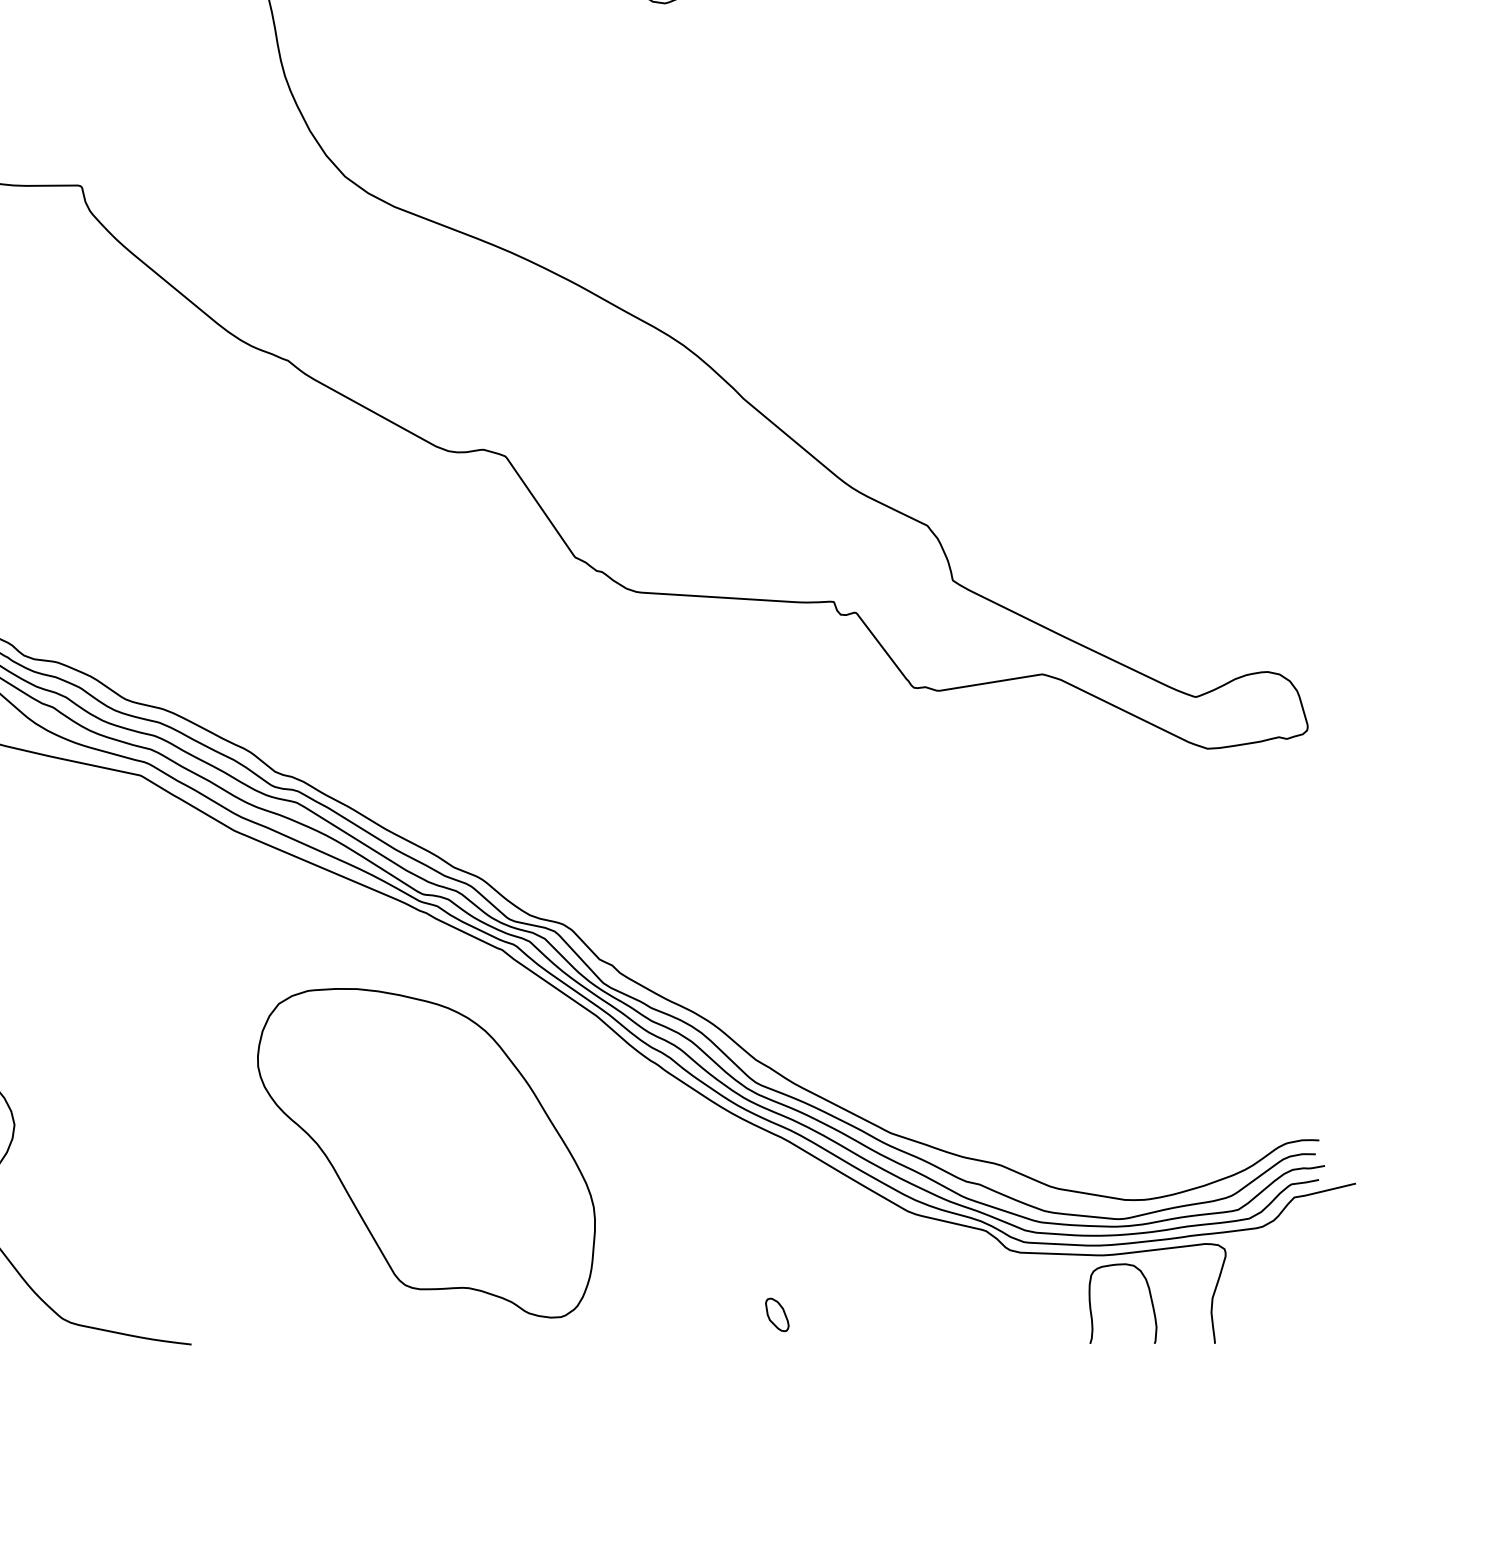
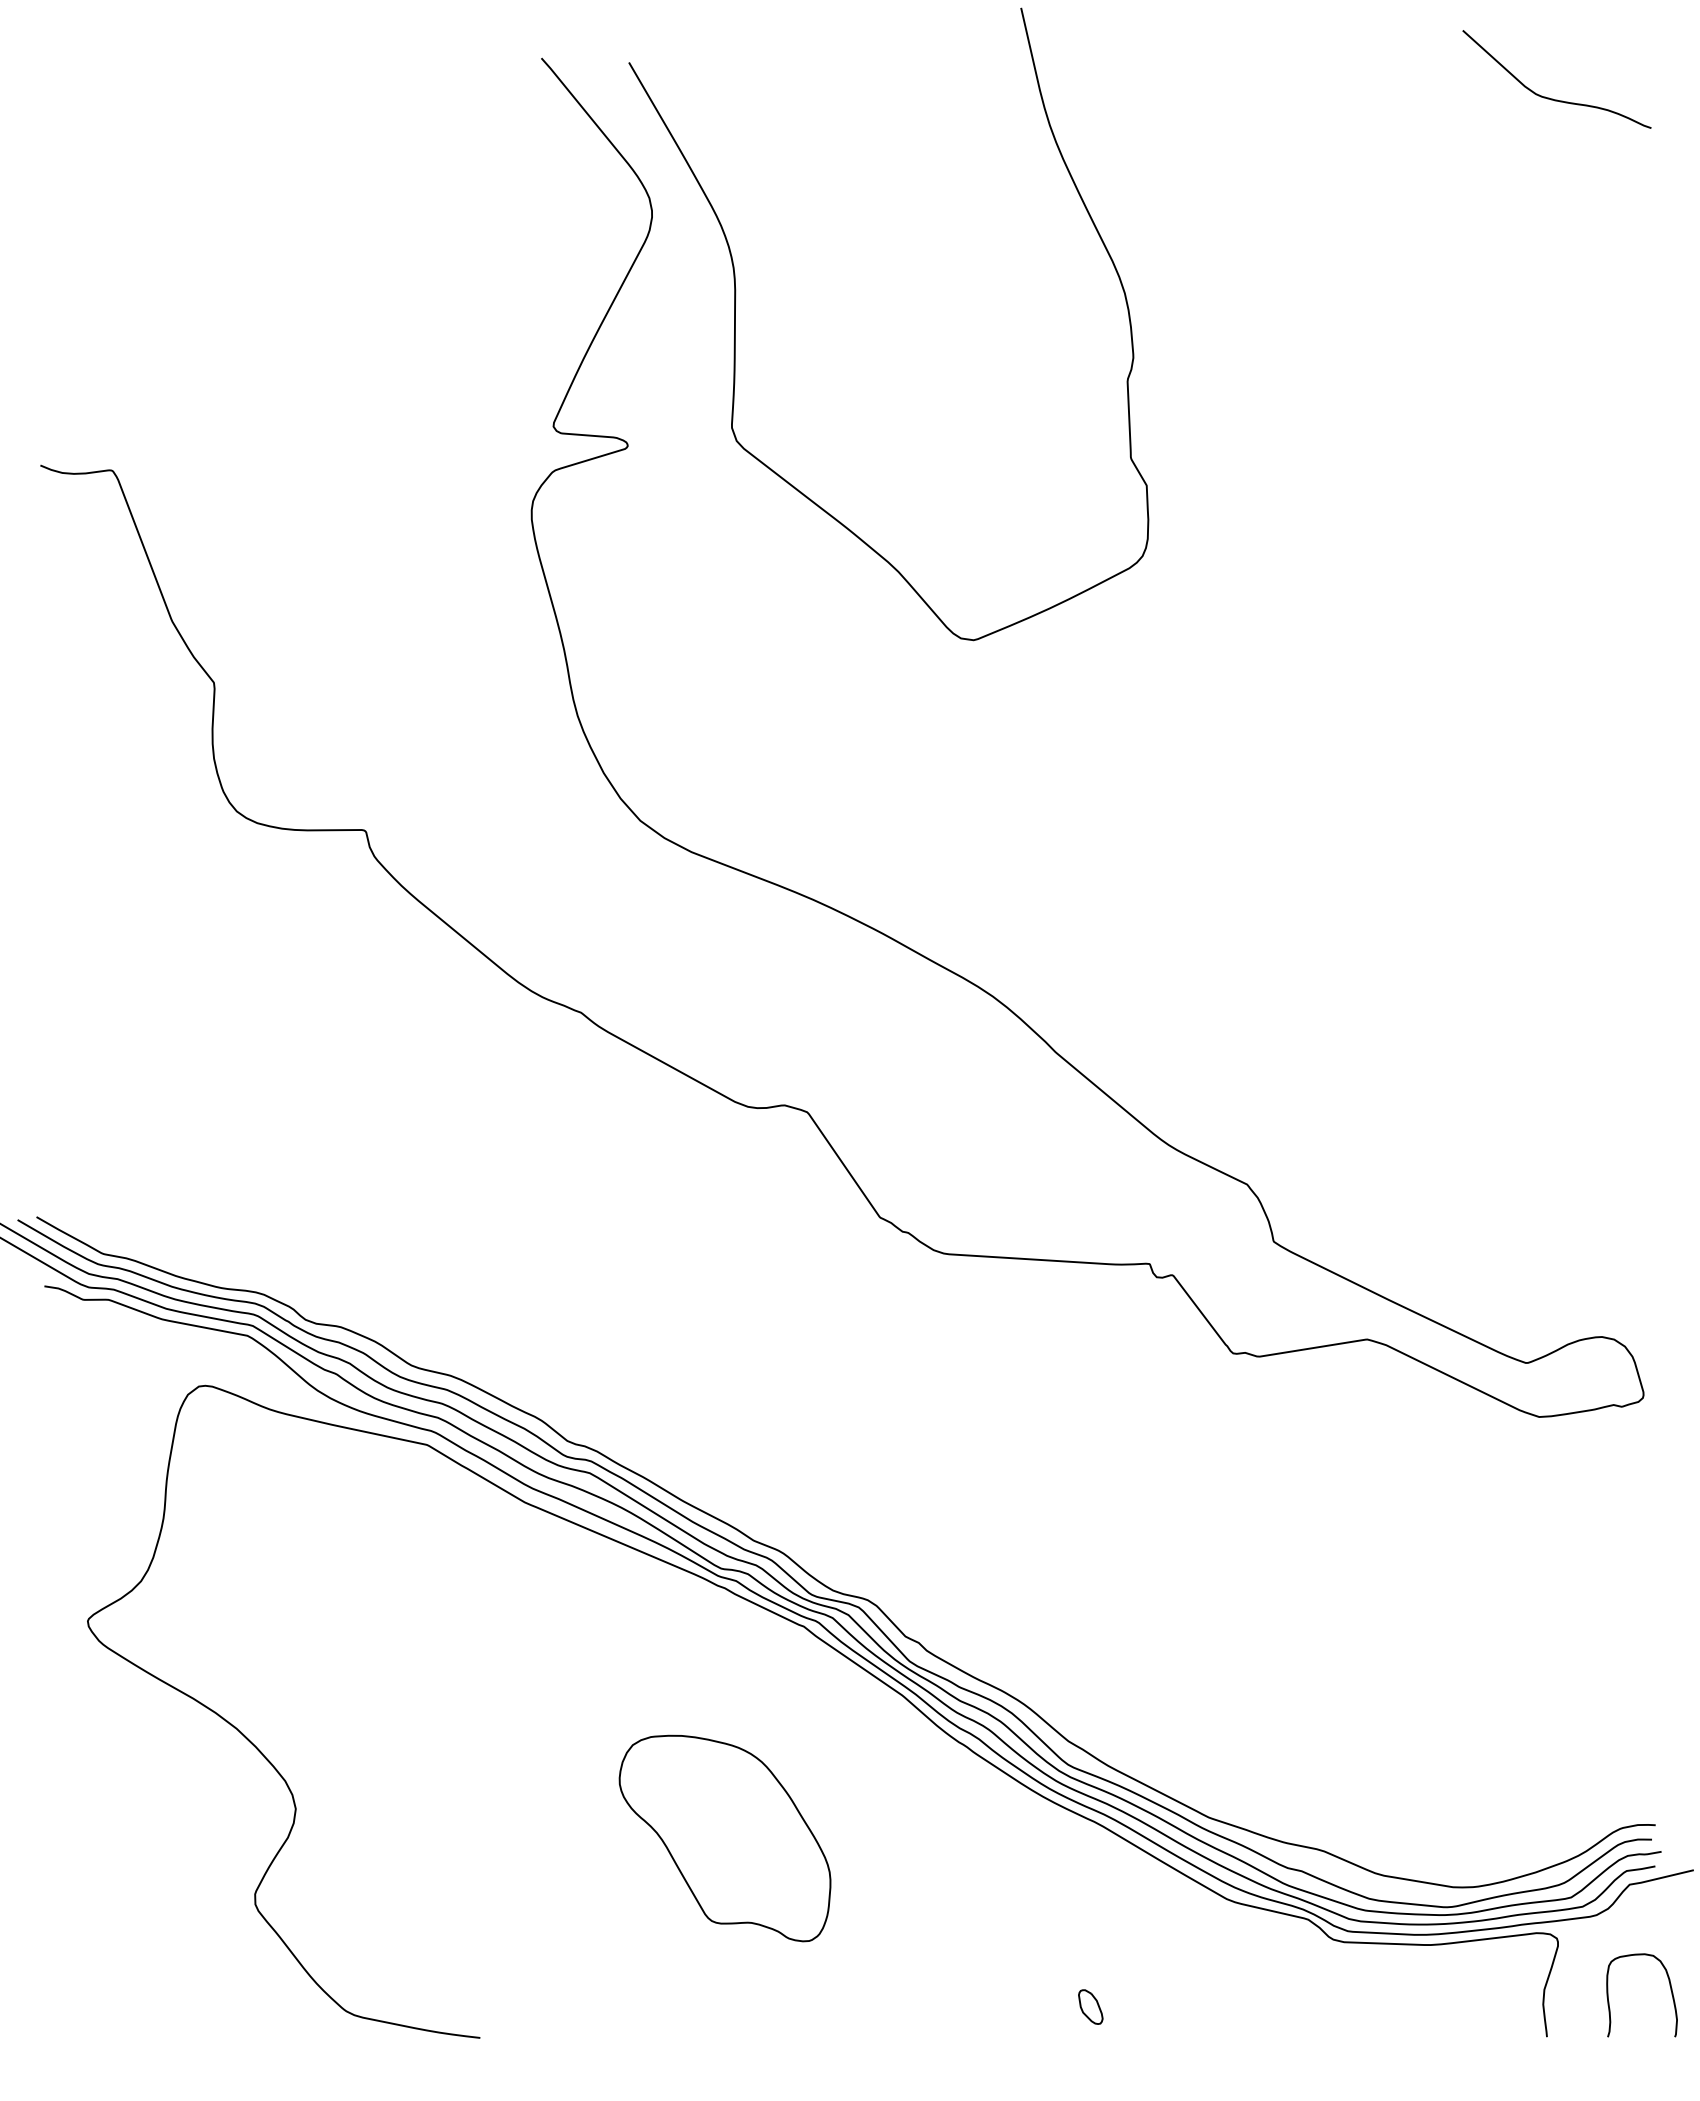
part: (425, 1153) -> (724, 1838), size x0.6
curve: (1150, 1299) -> (1670, 1990), moved

